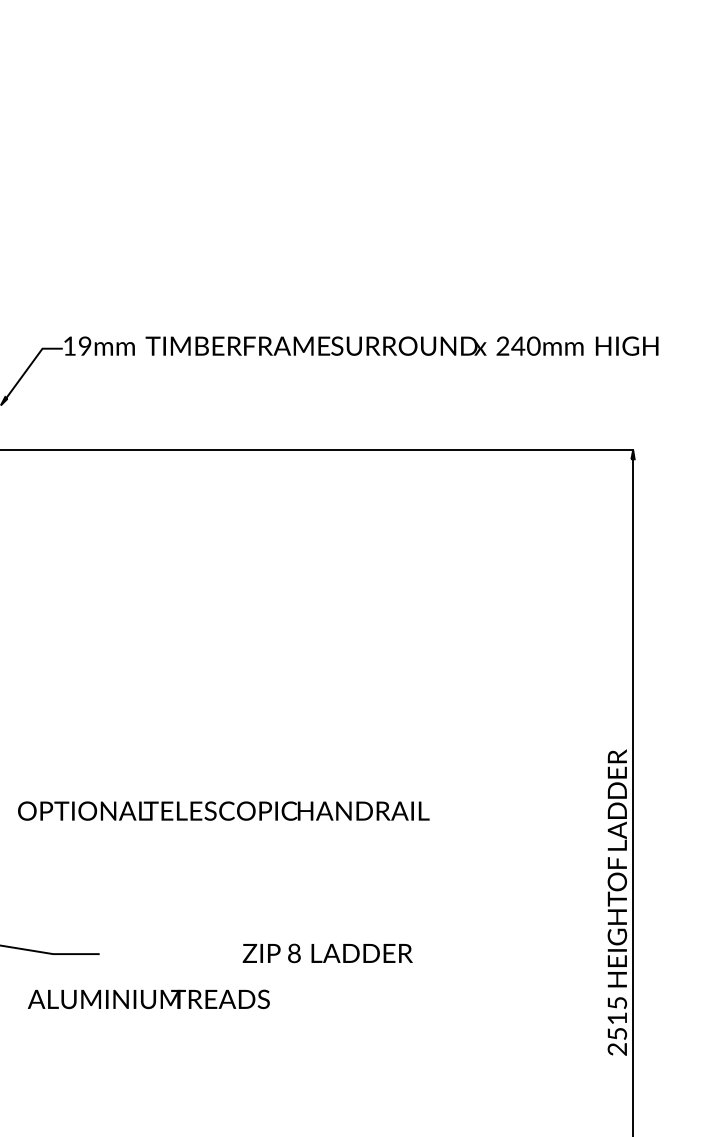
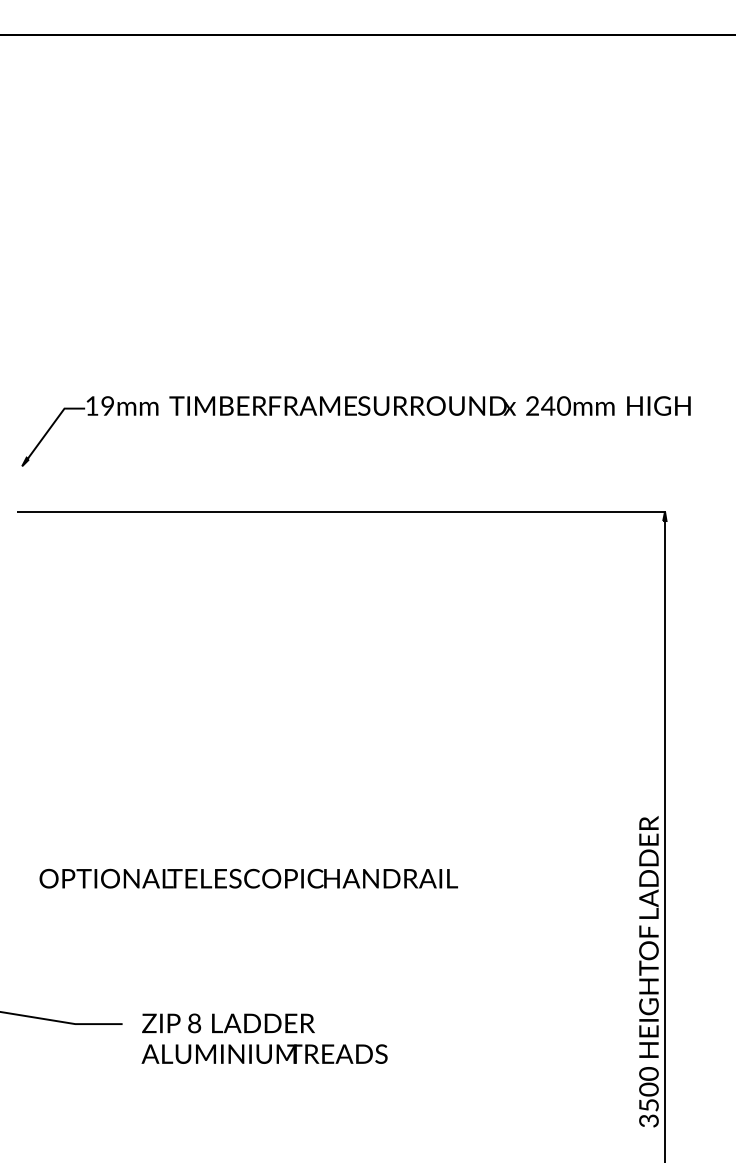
text: (327, 953) -> (228, 1023), moved
text: (148, 998) -> (264, 1053), moved
text: (616, 1026) -> (648, 1097), 2515 -> 3500

